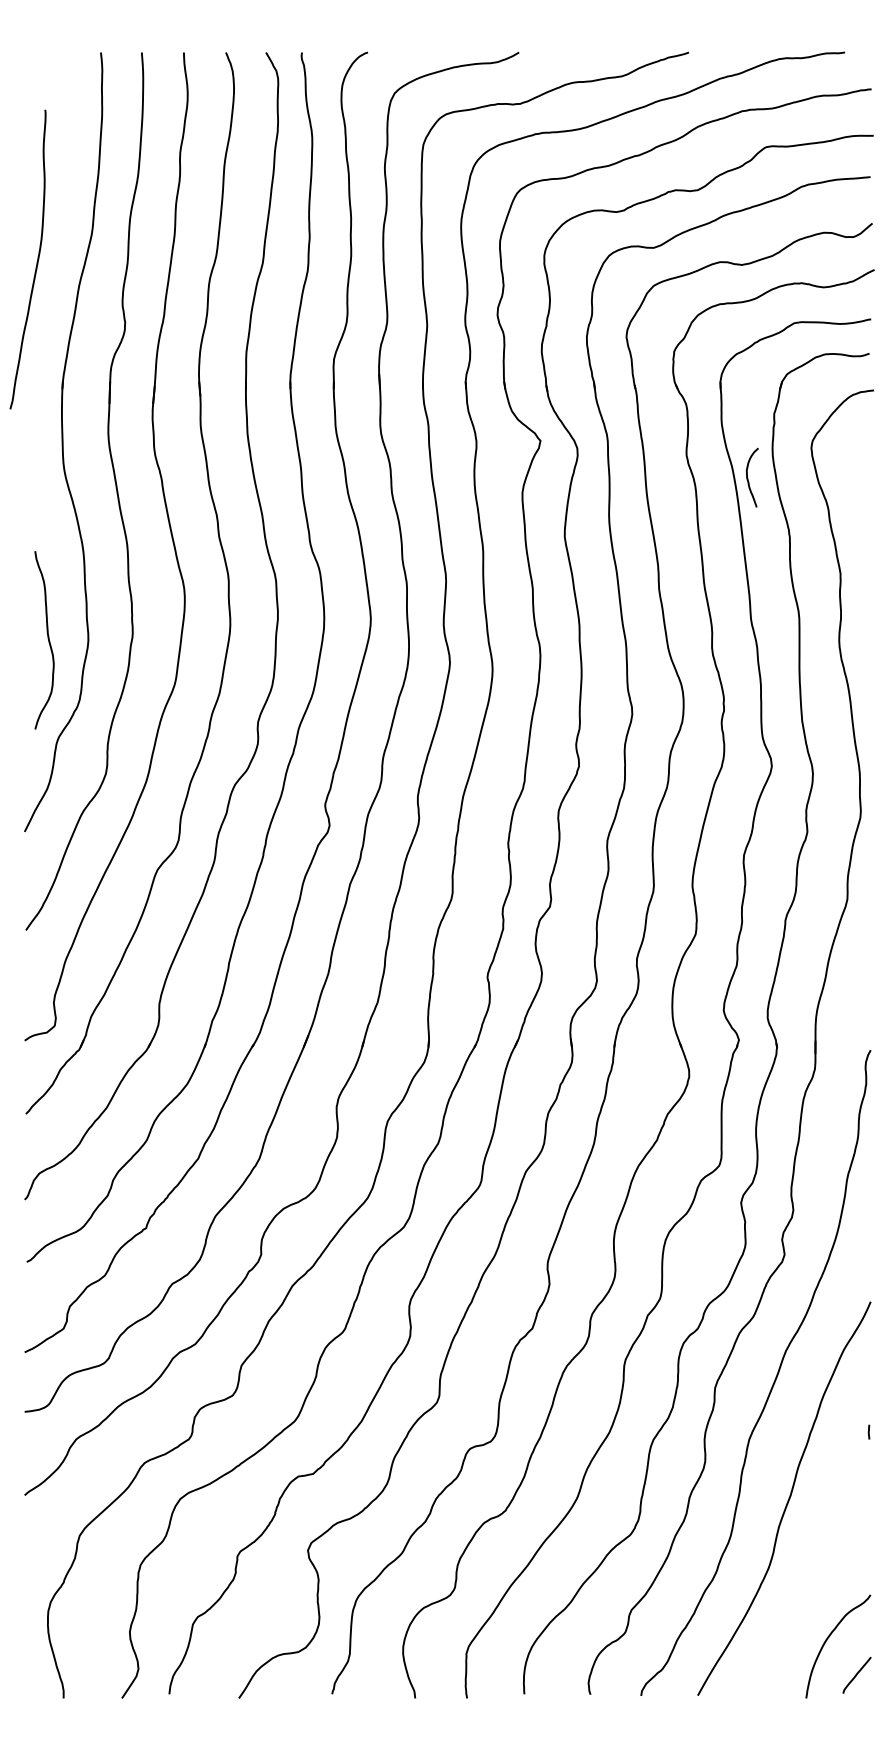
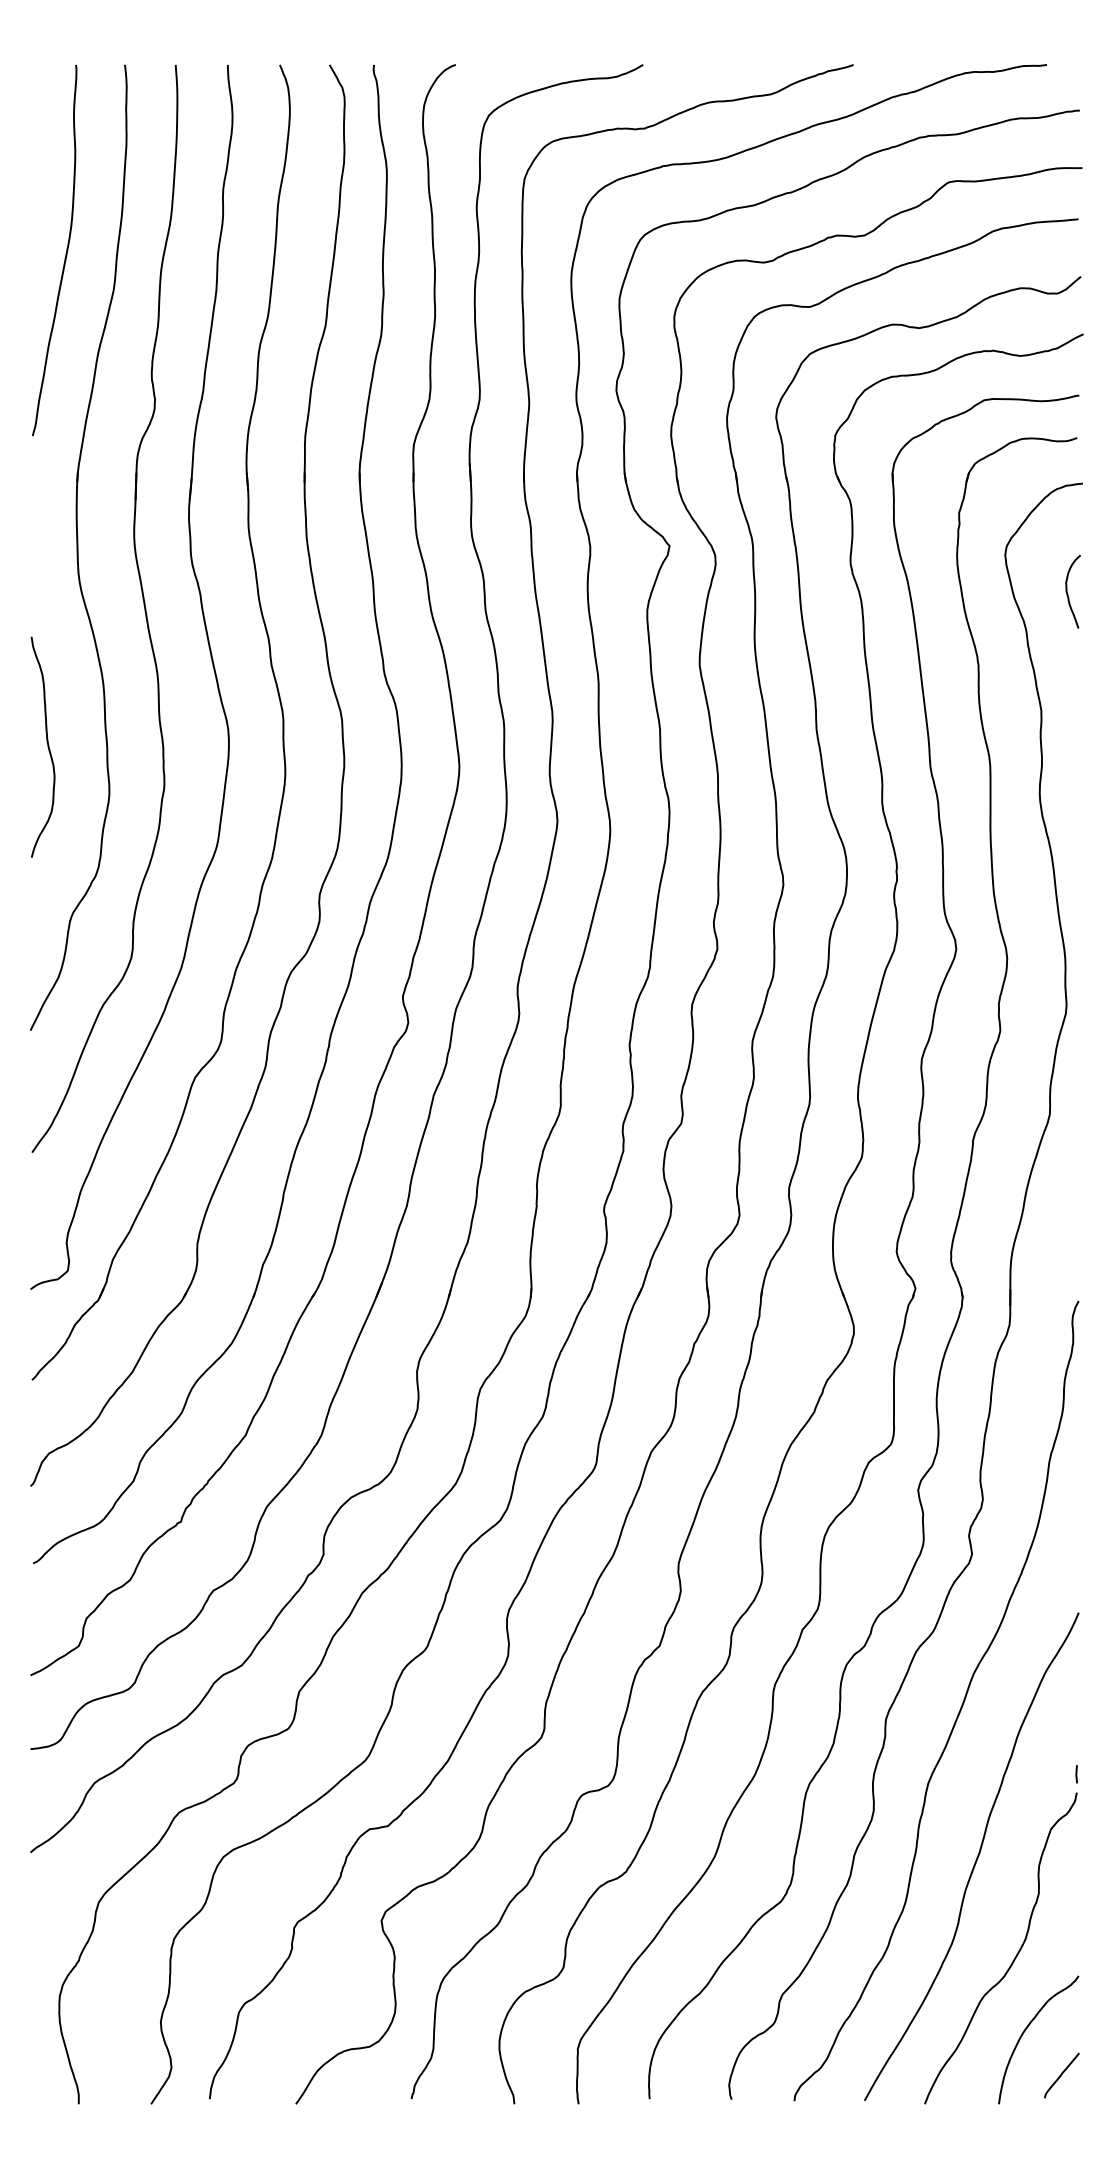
curve: (36, 262) -> (65, 253), moved
curve: (747, 477) -> (1067, 591), moved
curve: (48, 639) -> (47, 746), moved
curve: (819, 1578) -> (1015, 1955), added

